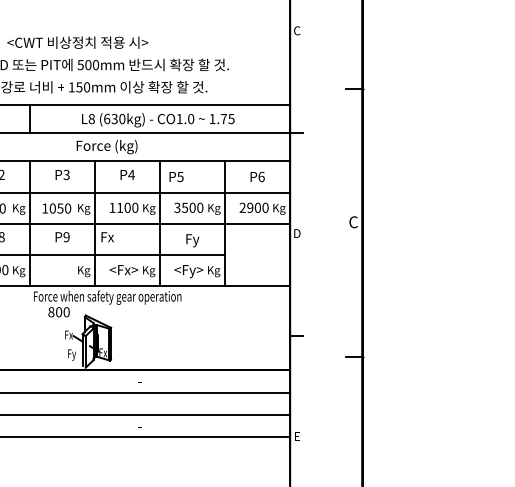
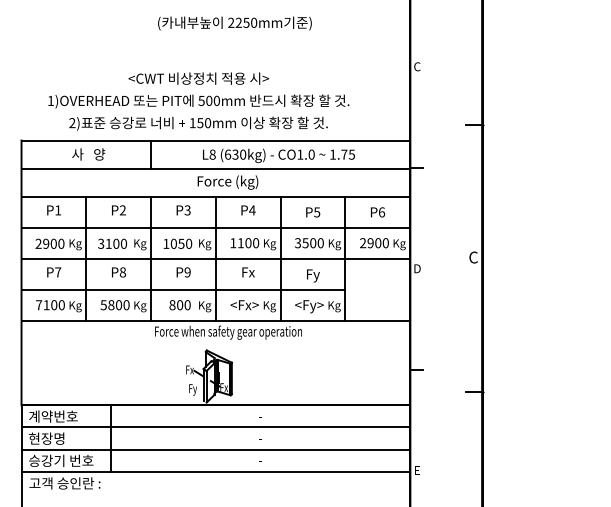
text: (176, 177) -> (313, 212), moved
text: (107, 237) -> (248, 272), moved
text: (58, 312) -> (179, 305), moved

